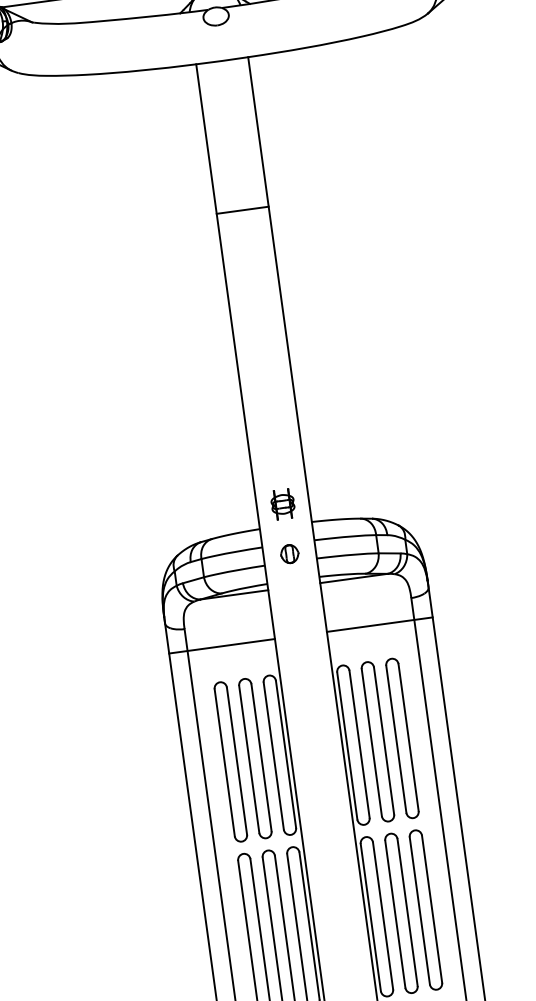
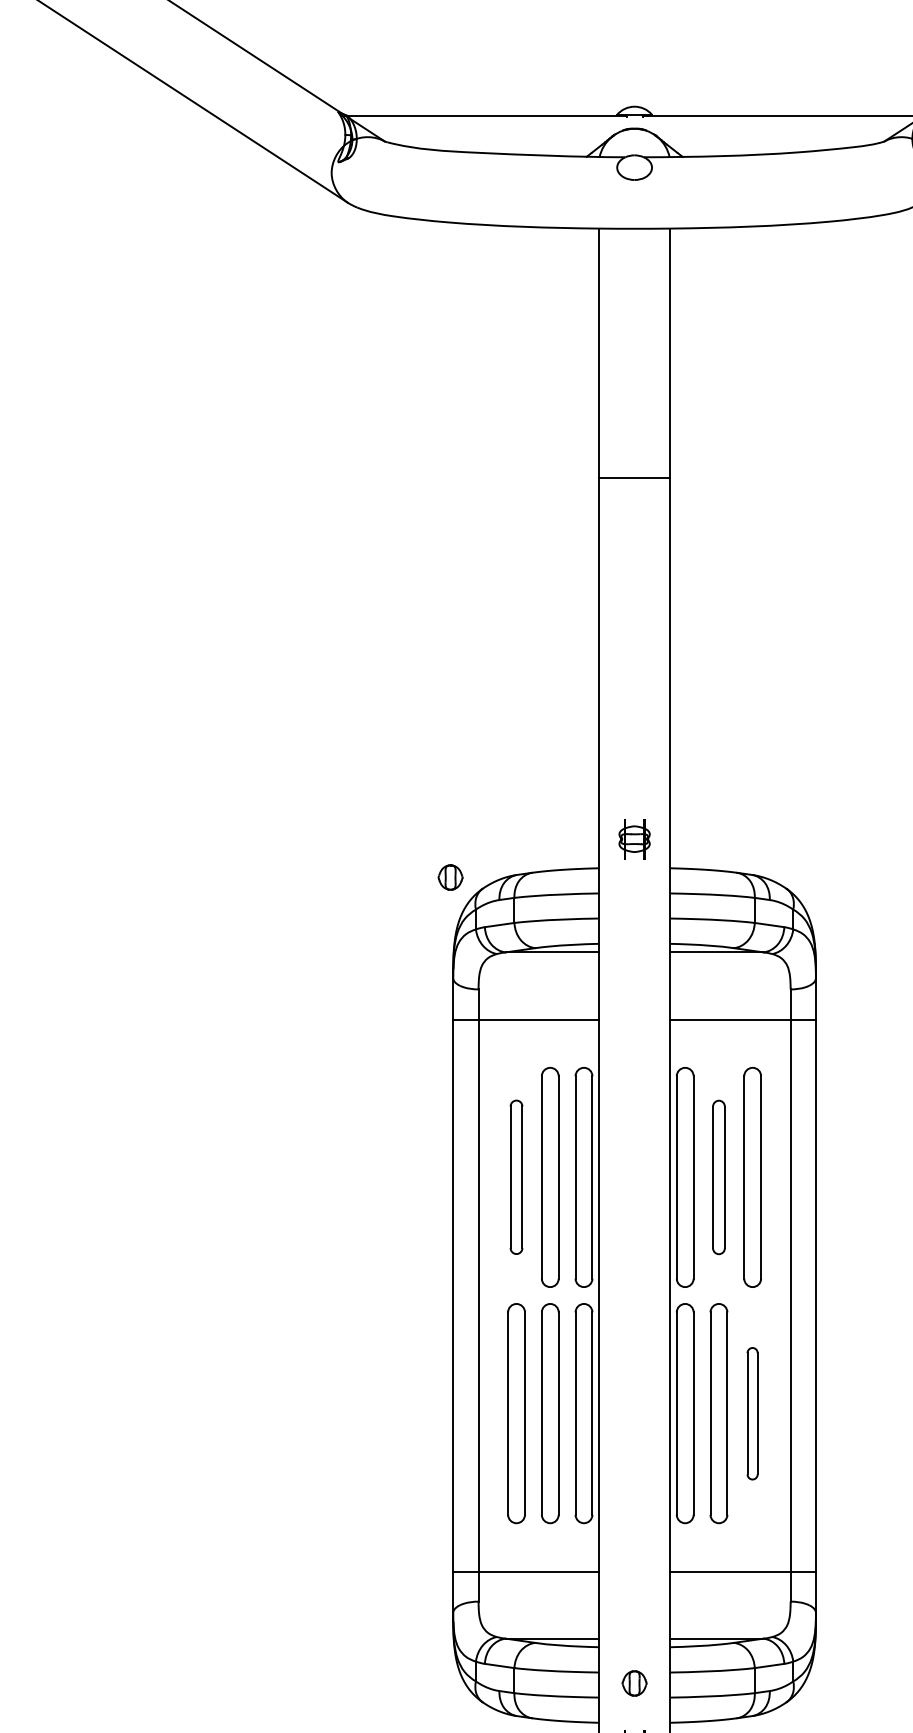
line: (242, 210) -> (634, 478), moved
part: (289, 554) -> (450, 877), moved
part: (377, 741) -> (718, 1177), size x0.7
part: (230, 761) -> (516, 1176), size x0.7
part: (425, 909) -> (752, 1413), size x0.6

